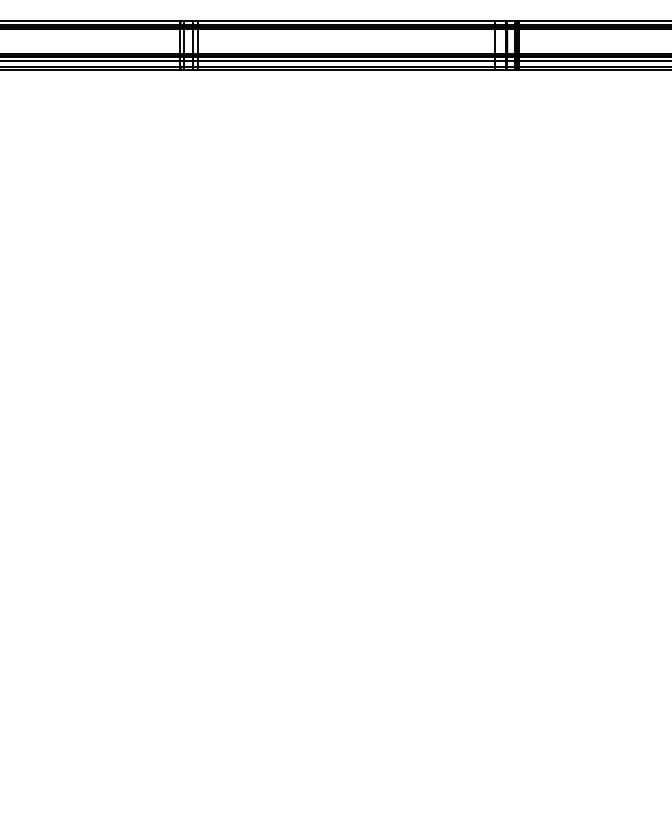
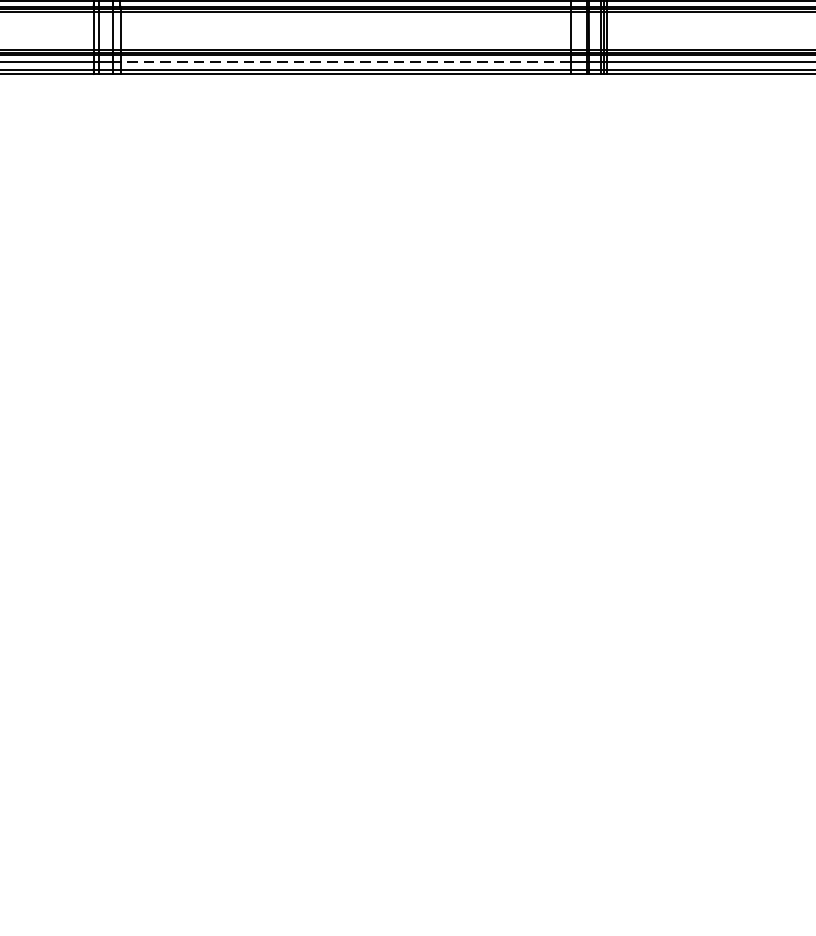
line: (346, 61) -> (345, 61), solid -> dashed

